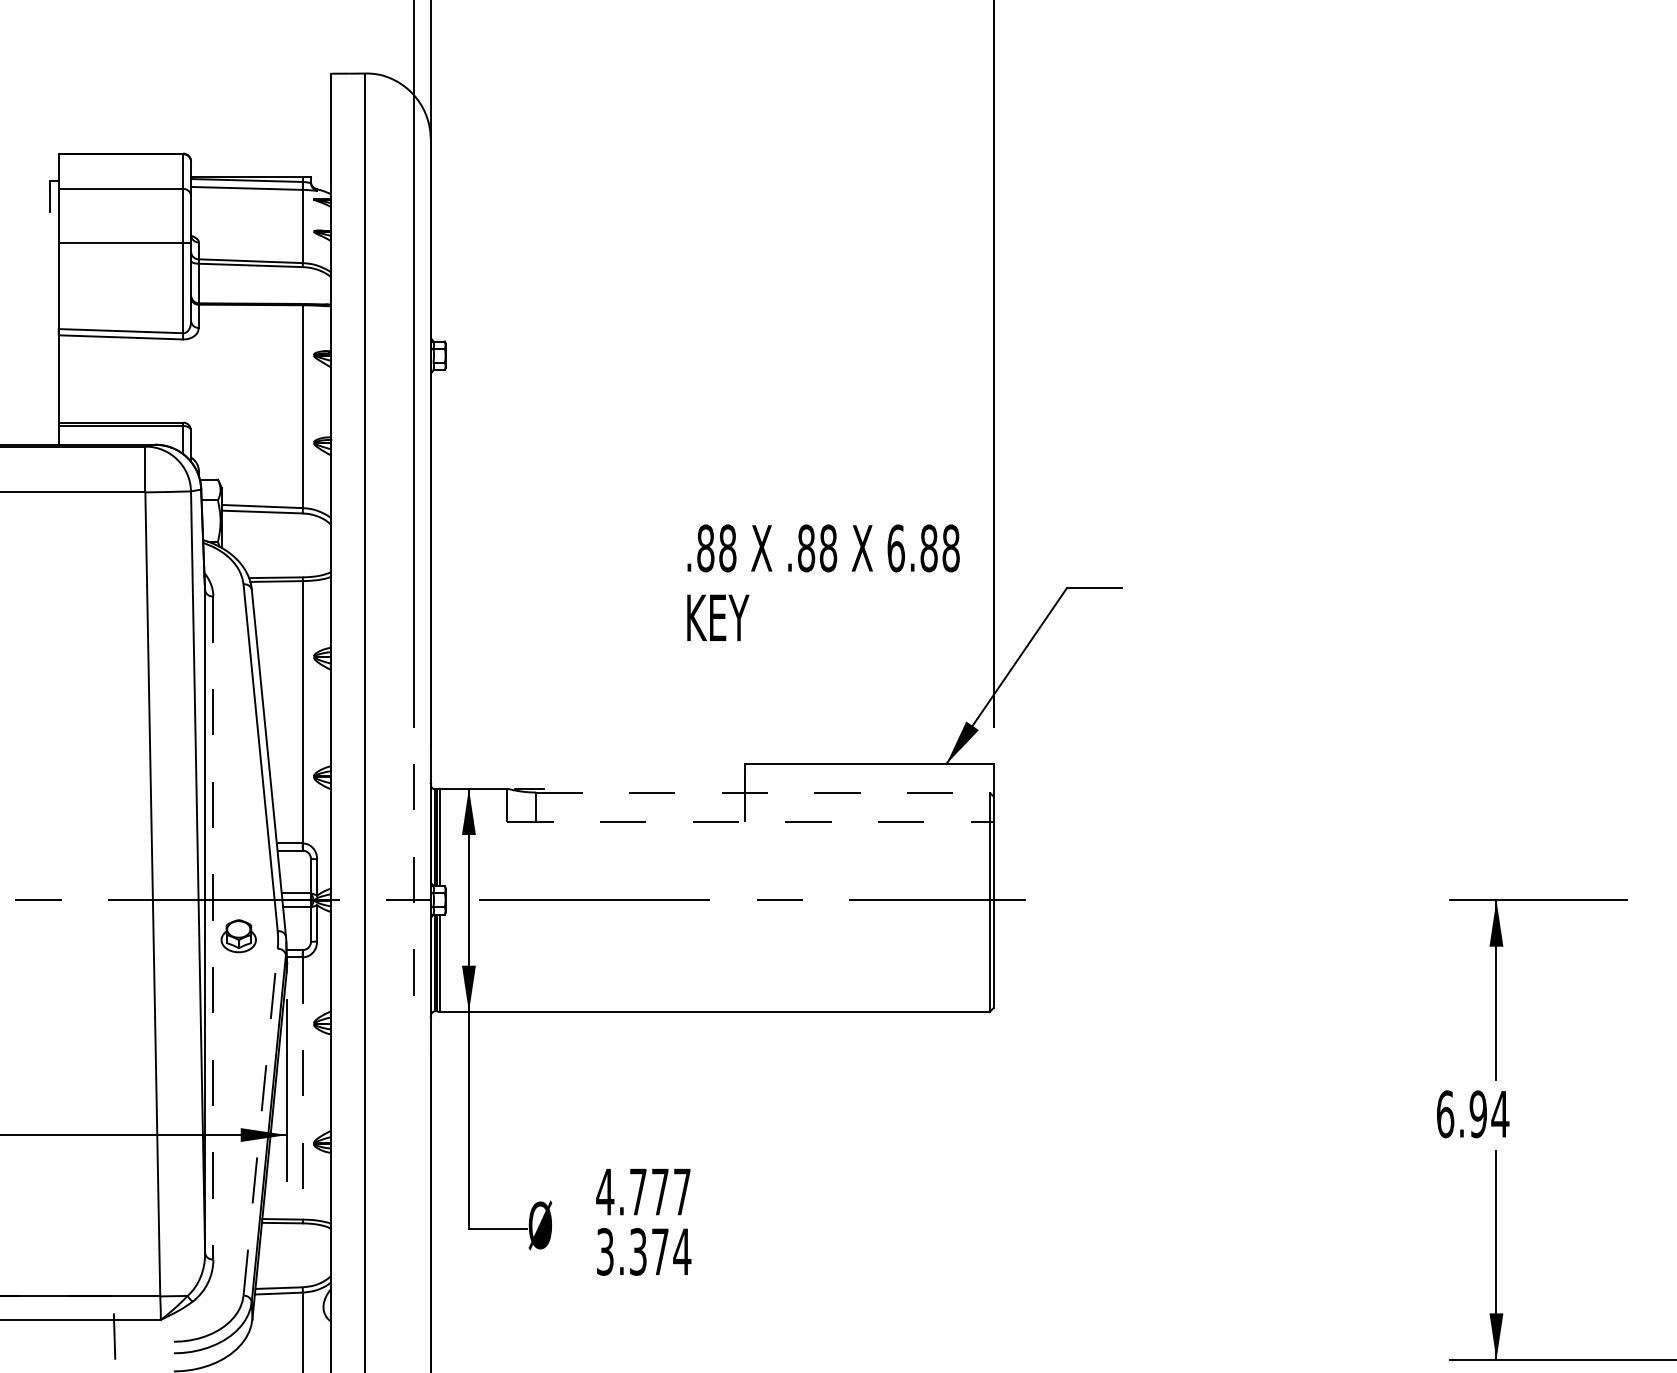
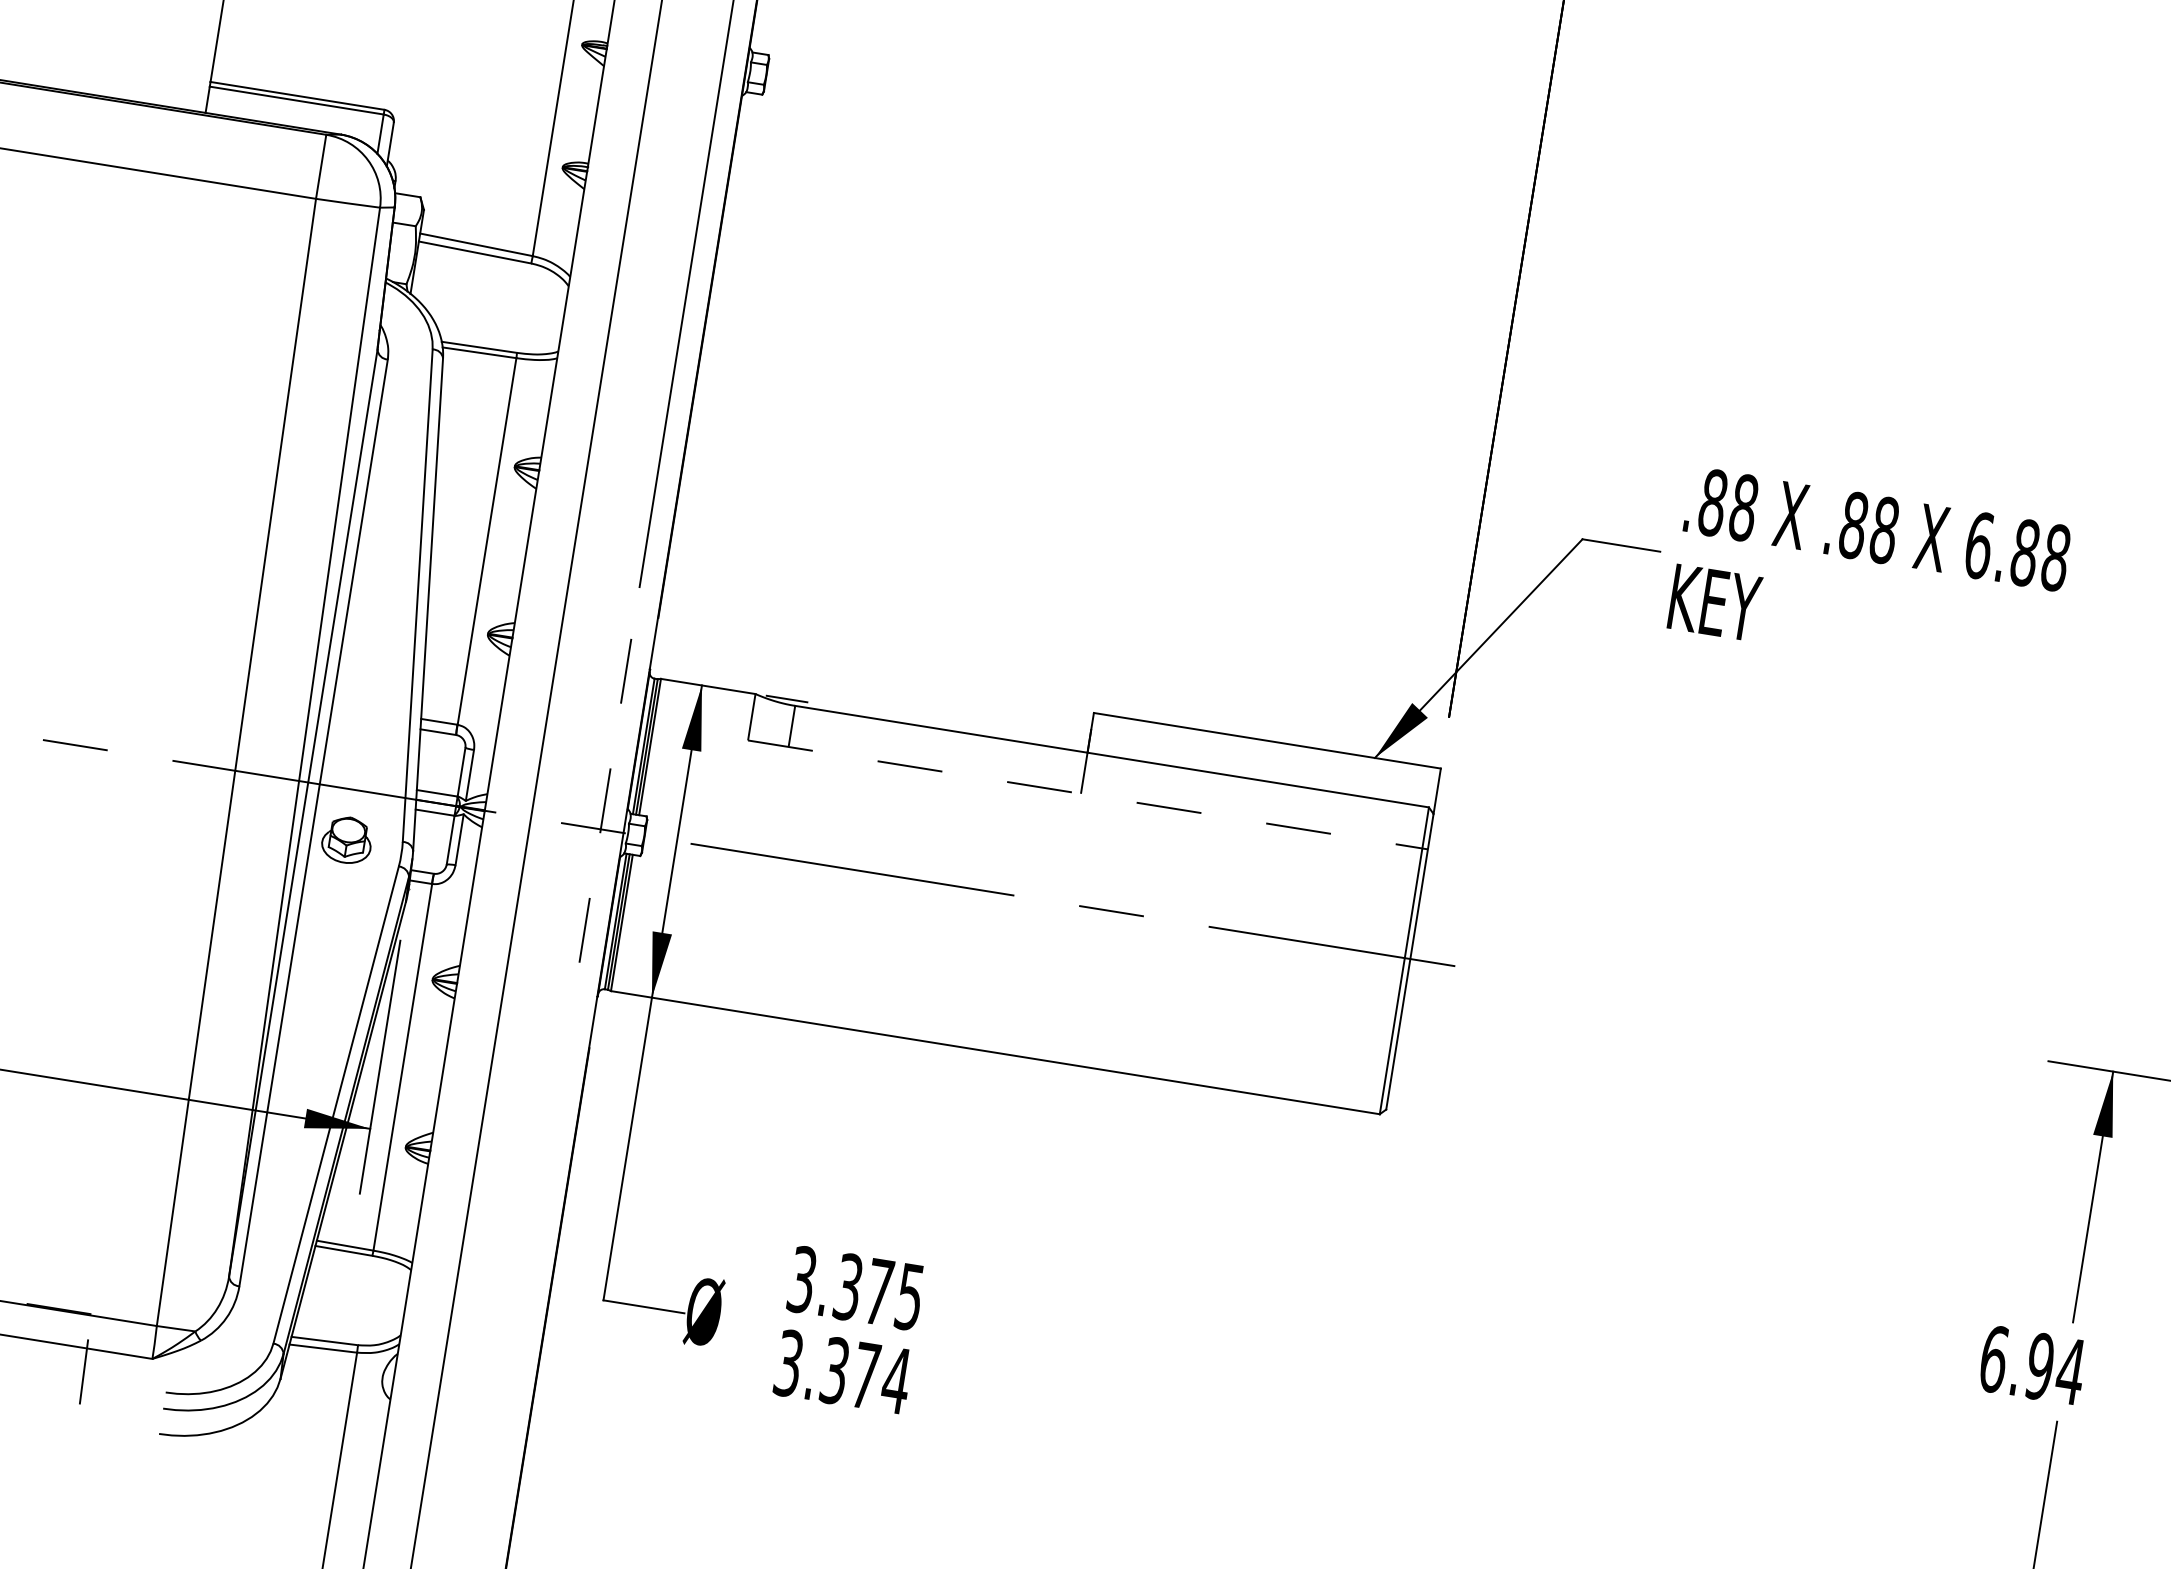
text: (823, 582) -> (1869, 576), moved
line: (762, 792) -> (1111, 756), dashed -> solid
line: (213, 927) -> (313, 822), dashed -> solid
line: (302, 1088) -> (402, 1067), dashed -> solid
line: (260, 1121) -> (336, 1103), dashed -> solid
text: (643, 1191) -> (855, 1287), 4.777 -> 3.375

